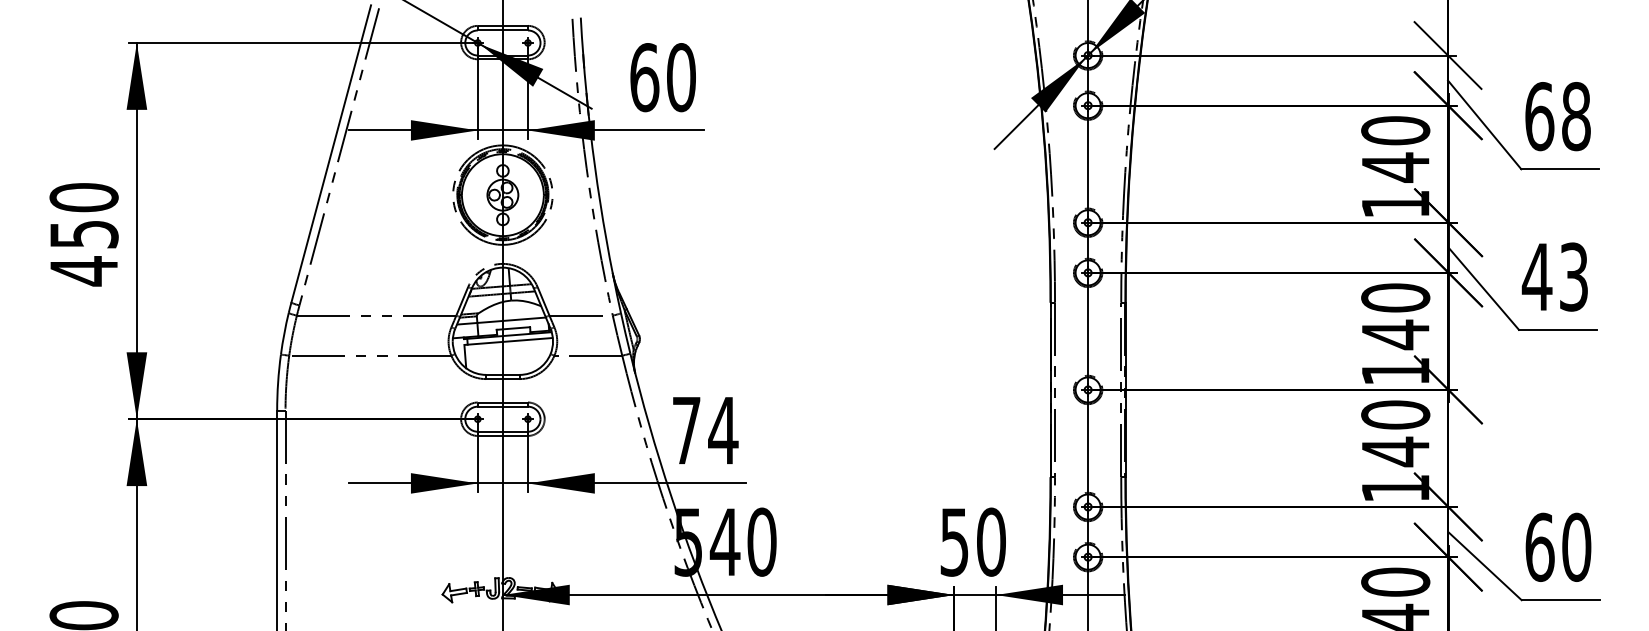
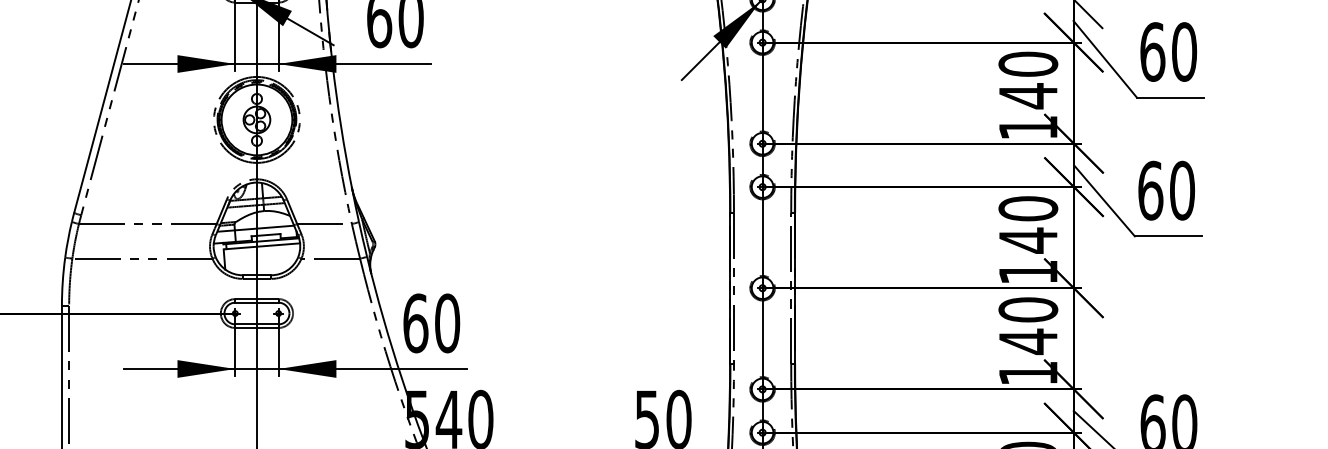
text: (1576, 116) -> (1184, 51), 68 -> 60
text: (1554, 276) -> (1165, 190), 43 -> 60
text: (705, 430) -> (432, 323), 74 -> 60

